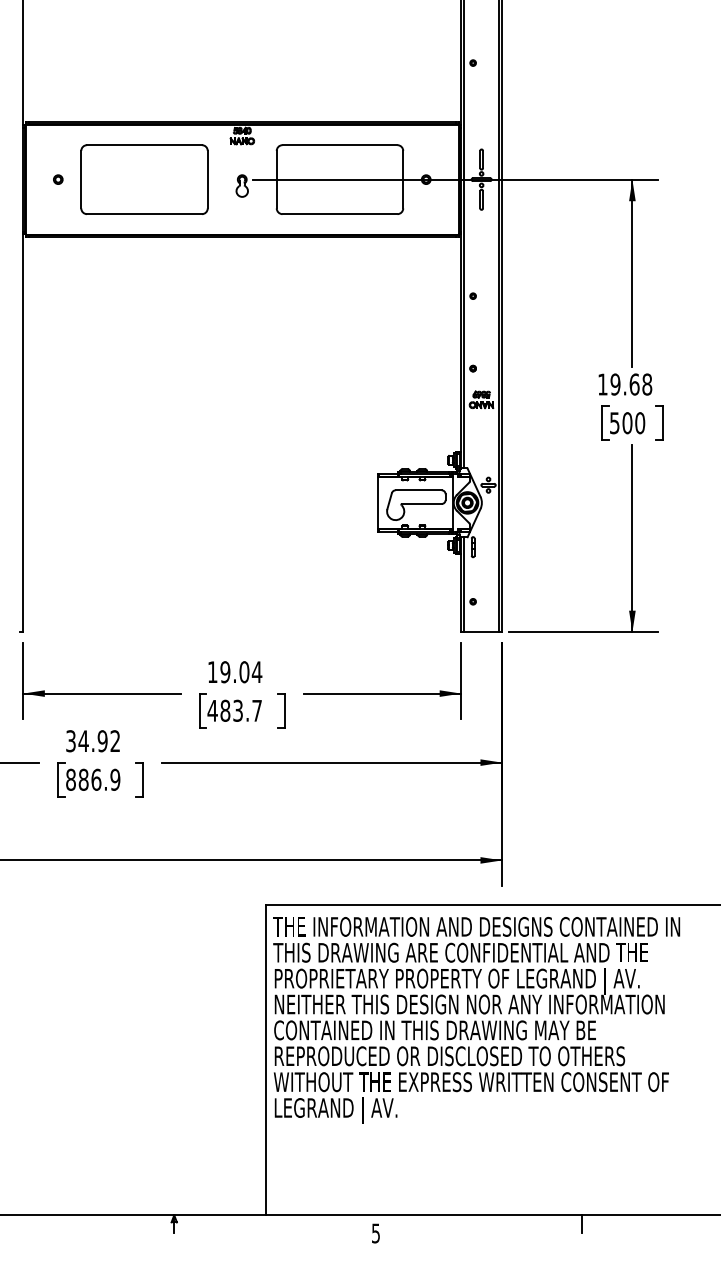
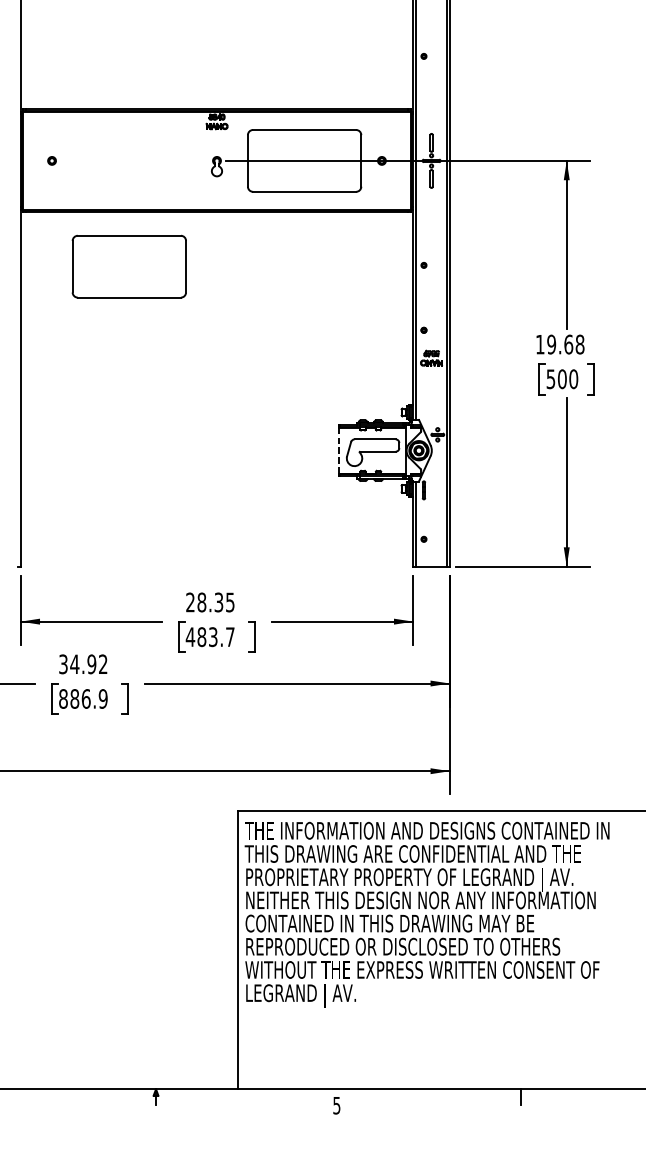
part: (144, 179) -> (129, 266), moved
line: (378, 502) -> (339, 450), solid -> dashed
text: (234, 672) -> (210, 602), 19.04 -> 28.35

